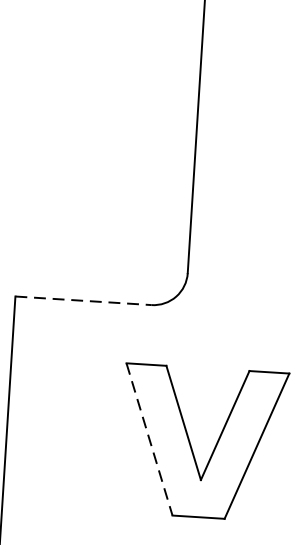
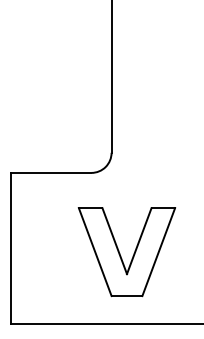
line: (83, 300) -> (51, 172), dashed -> solid
line: (149, 440) -> (95, 252), dashed -> solid

